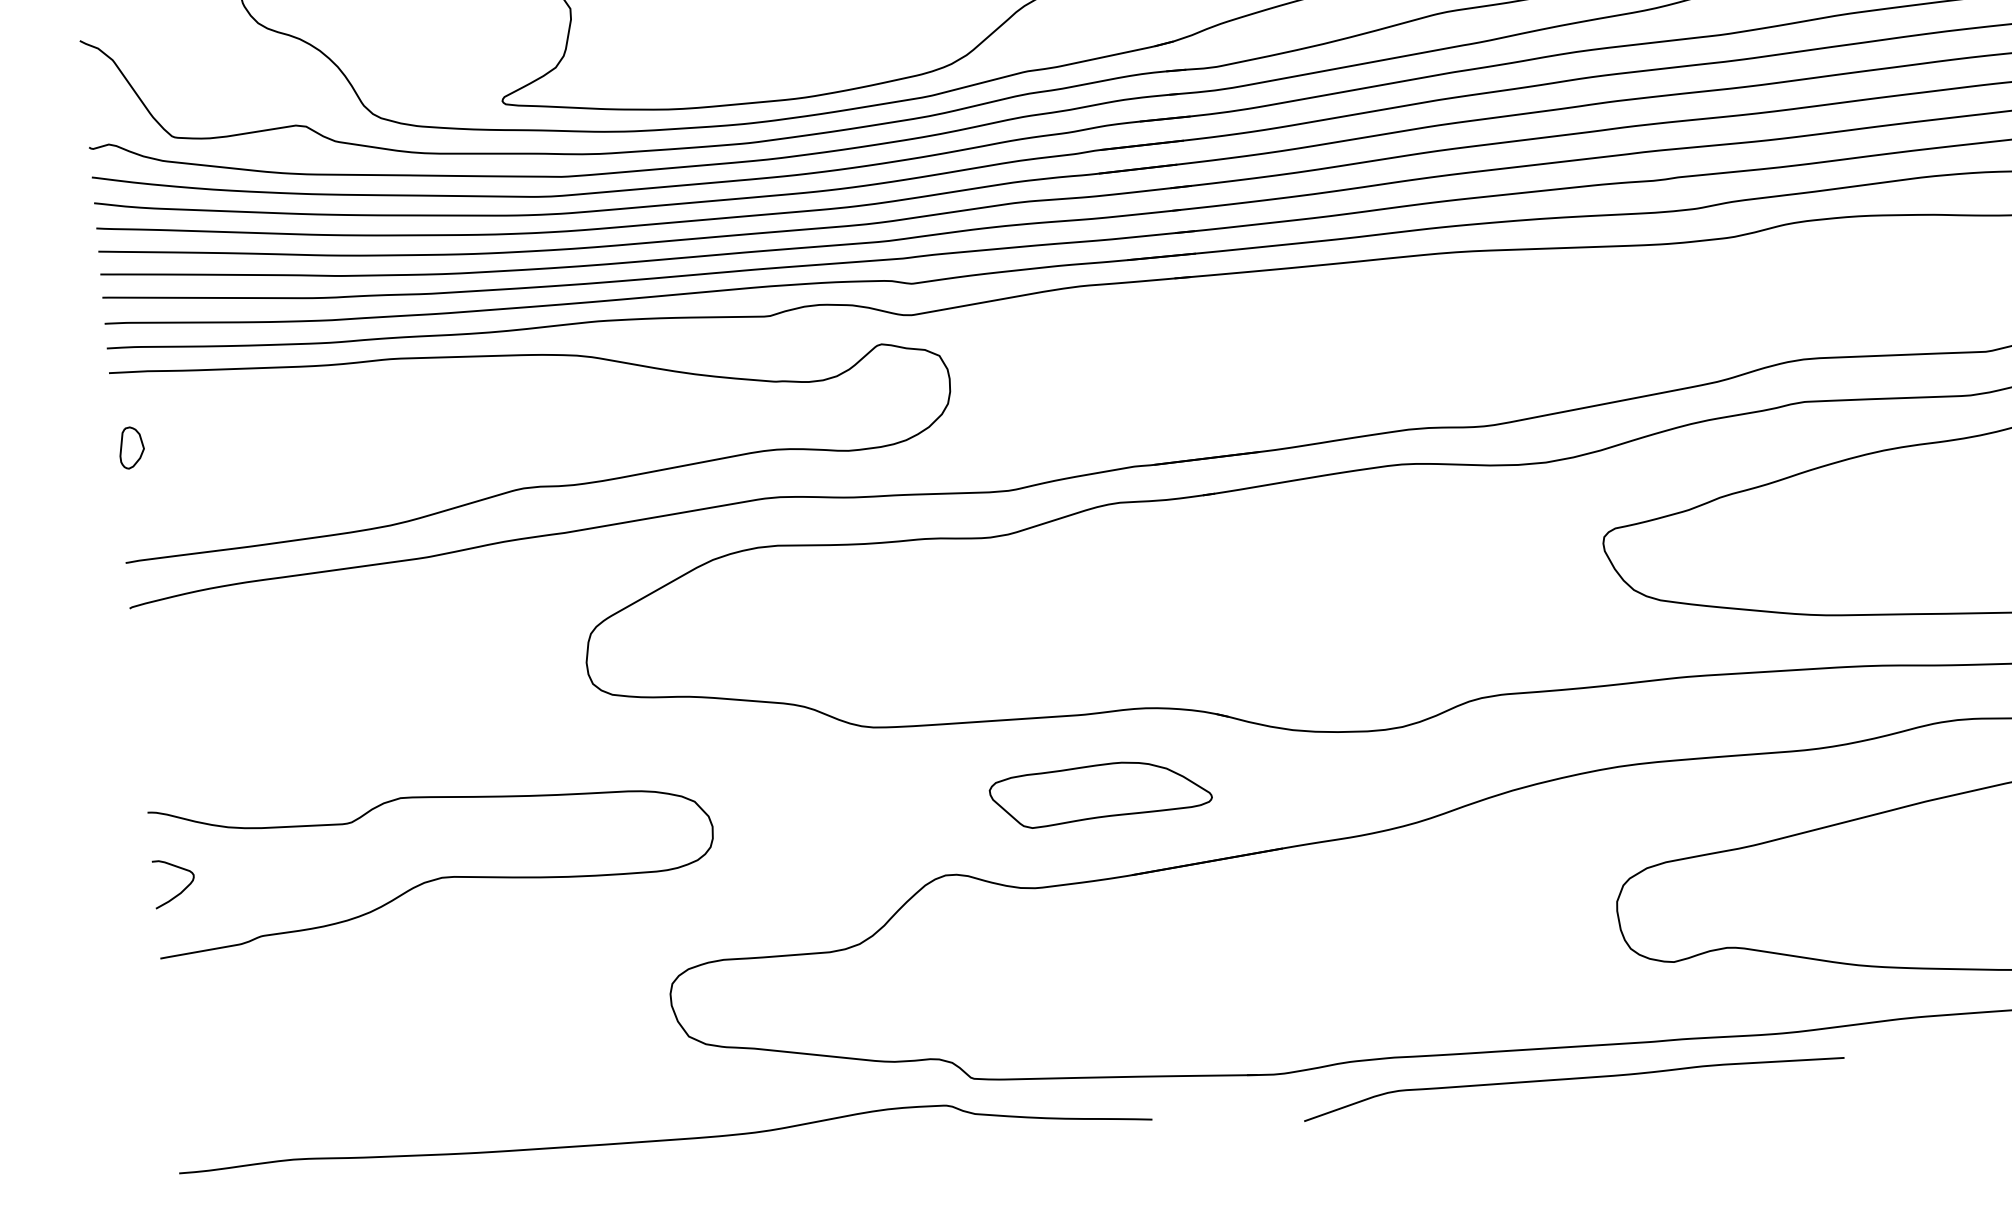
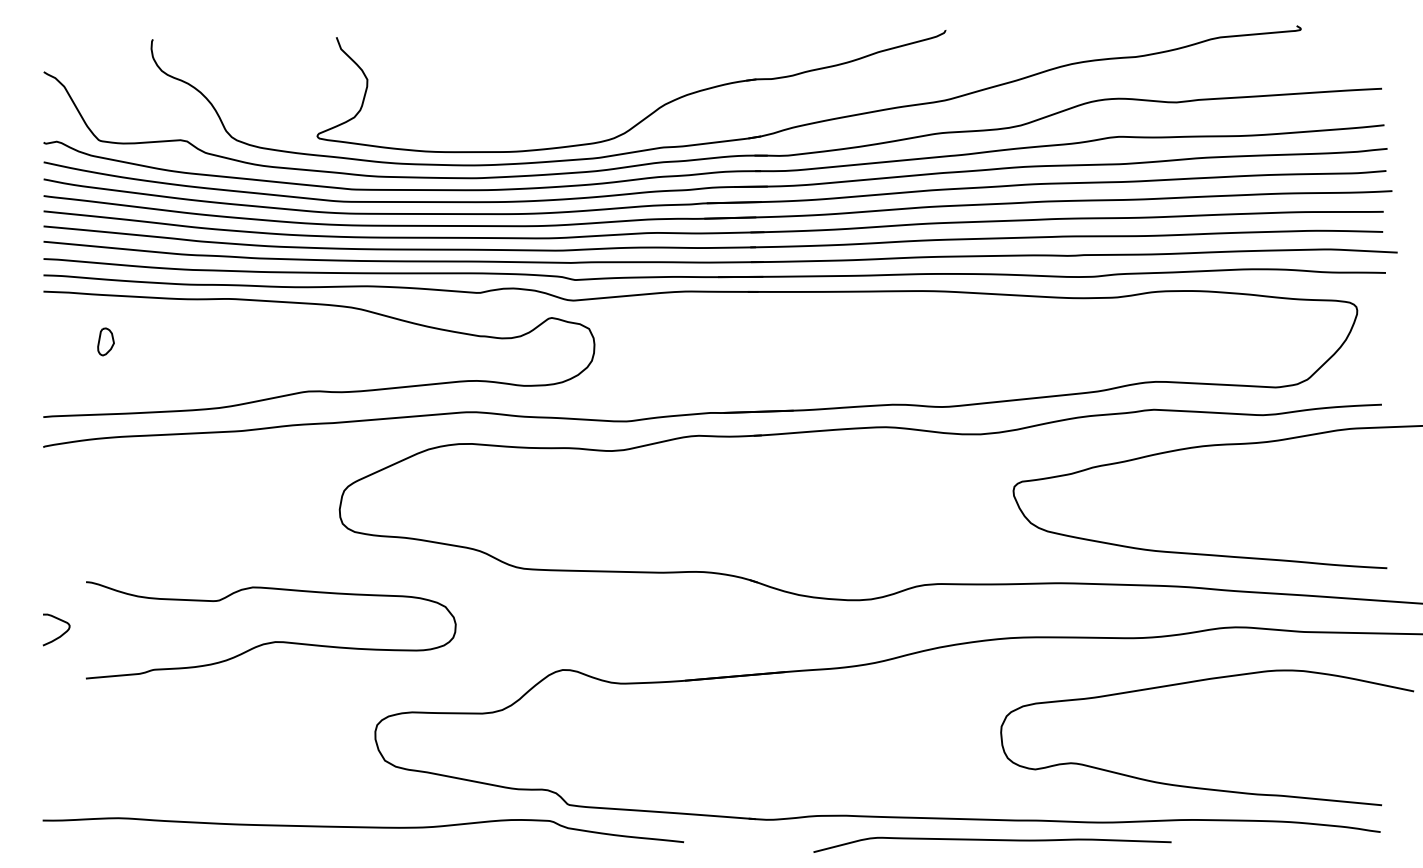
part: (130, 447) -> (105, 341), moved
part: (1099, 792) -> (668, 624), removed
curve: (436, 877) -> (271, 641), moved
curve: (1573, 1079) -> (992, 840), moved

